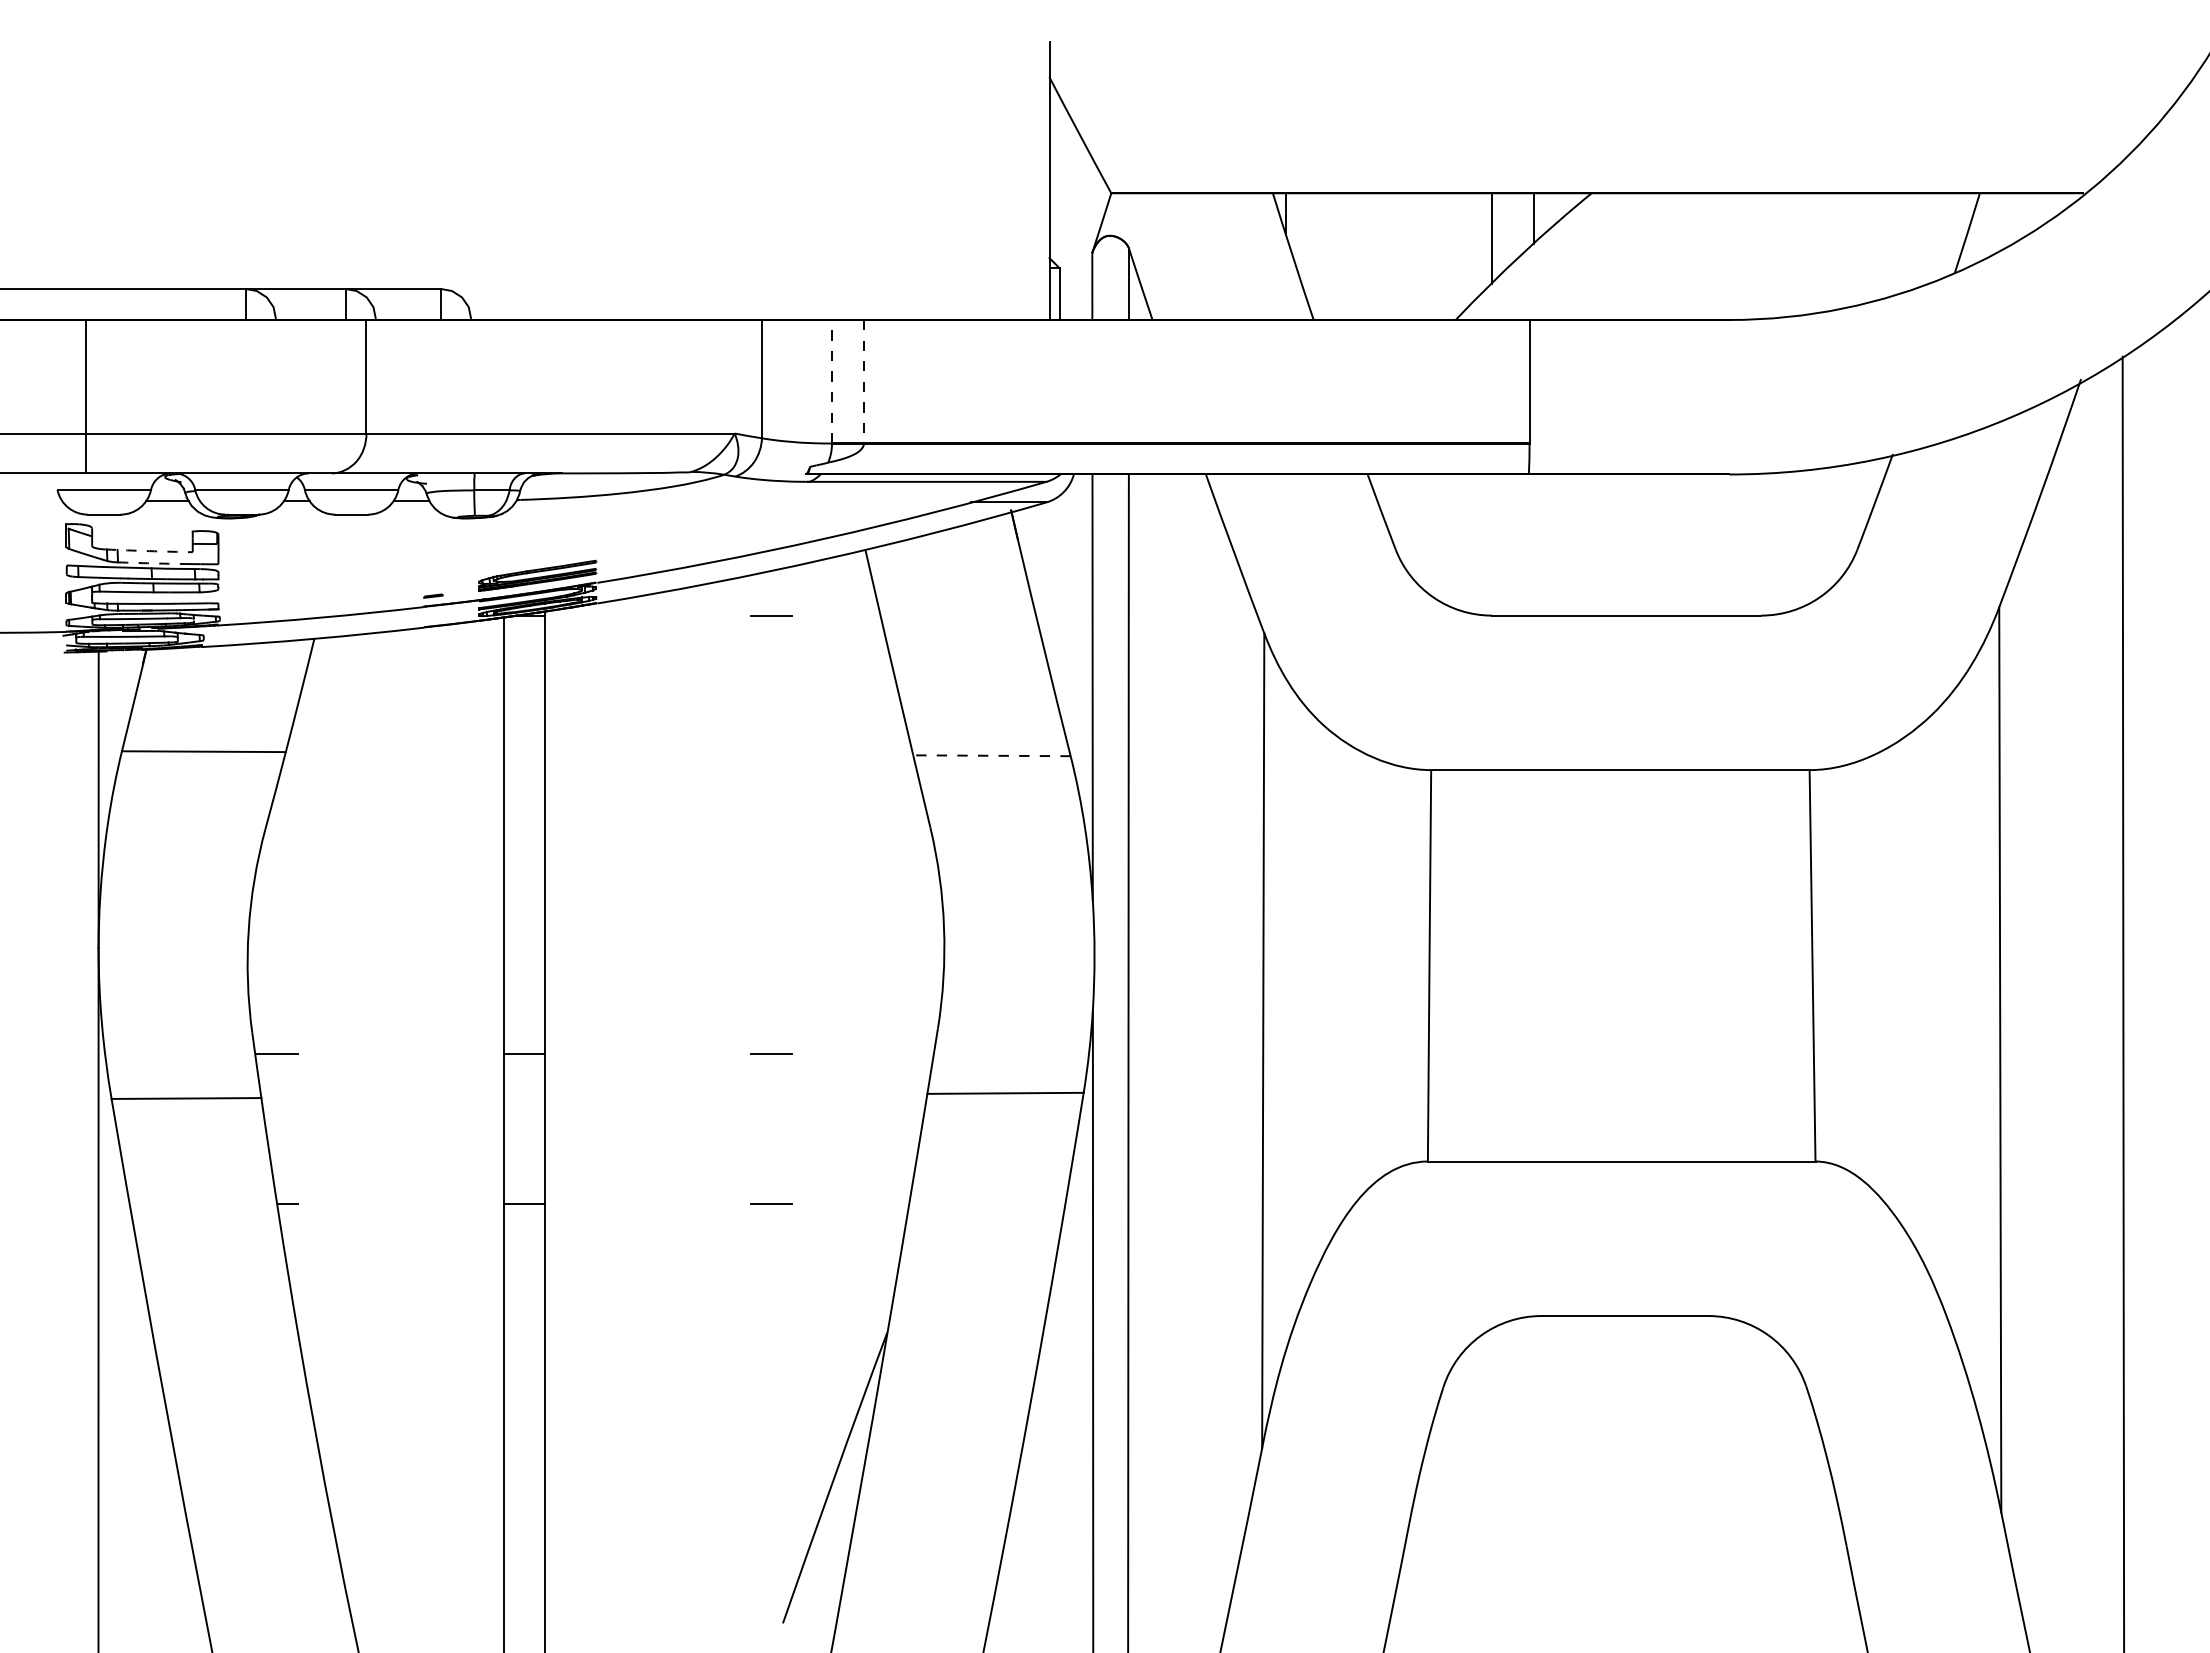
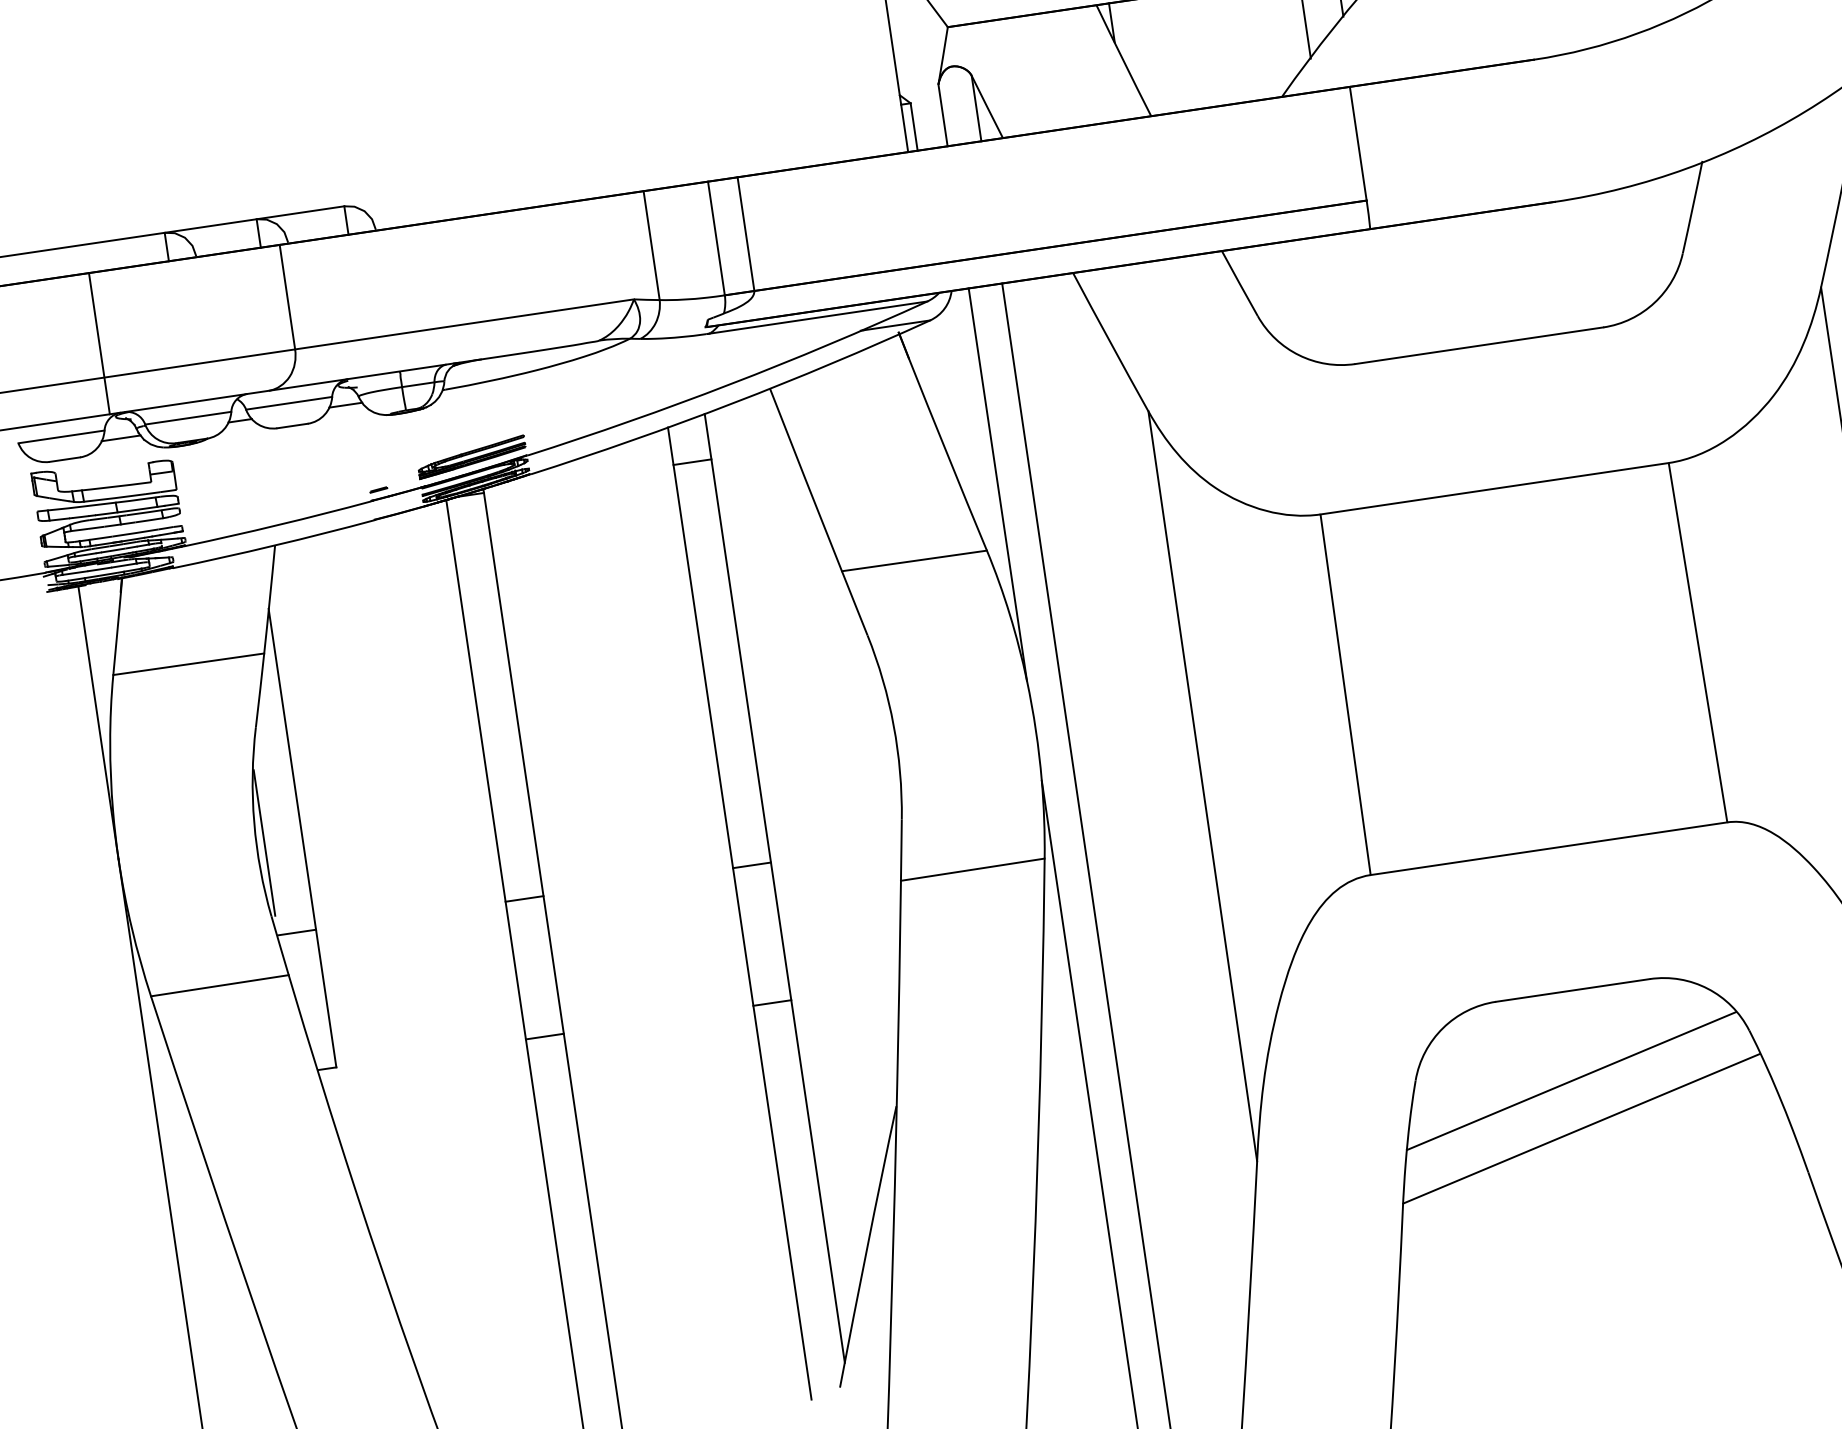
line: (832, 381) -> (716, 238), dashed -> solid
line: (864, 381) -> (746, 233), dashed -> solid
line: (86, 396) -> (99, 343), moved
arc: (149, 551) -> (111, 487), dashed -> solid
arc: (151, 563) -> (114, 498), dashed -> solid
line: (991, 755) -> (913, 560), dashed -> solid
line: (256, 953) -> (264, 842), added
line: (297, 954) -> (302, 838), added
line: (792, 1081) -> (775, 887), added
line: (750, 1103) -> (739, 913), added
line: (1608, 1411) -> (1570, 1080), added
line: (1611, 1464) -> (1580, 1128), added

